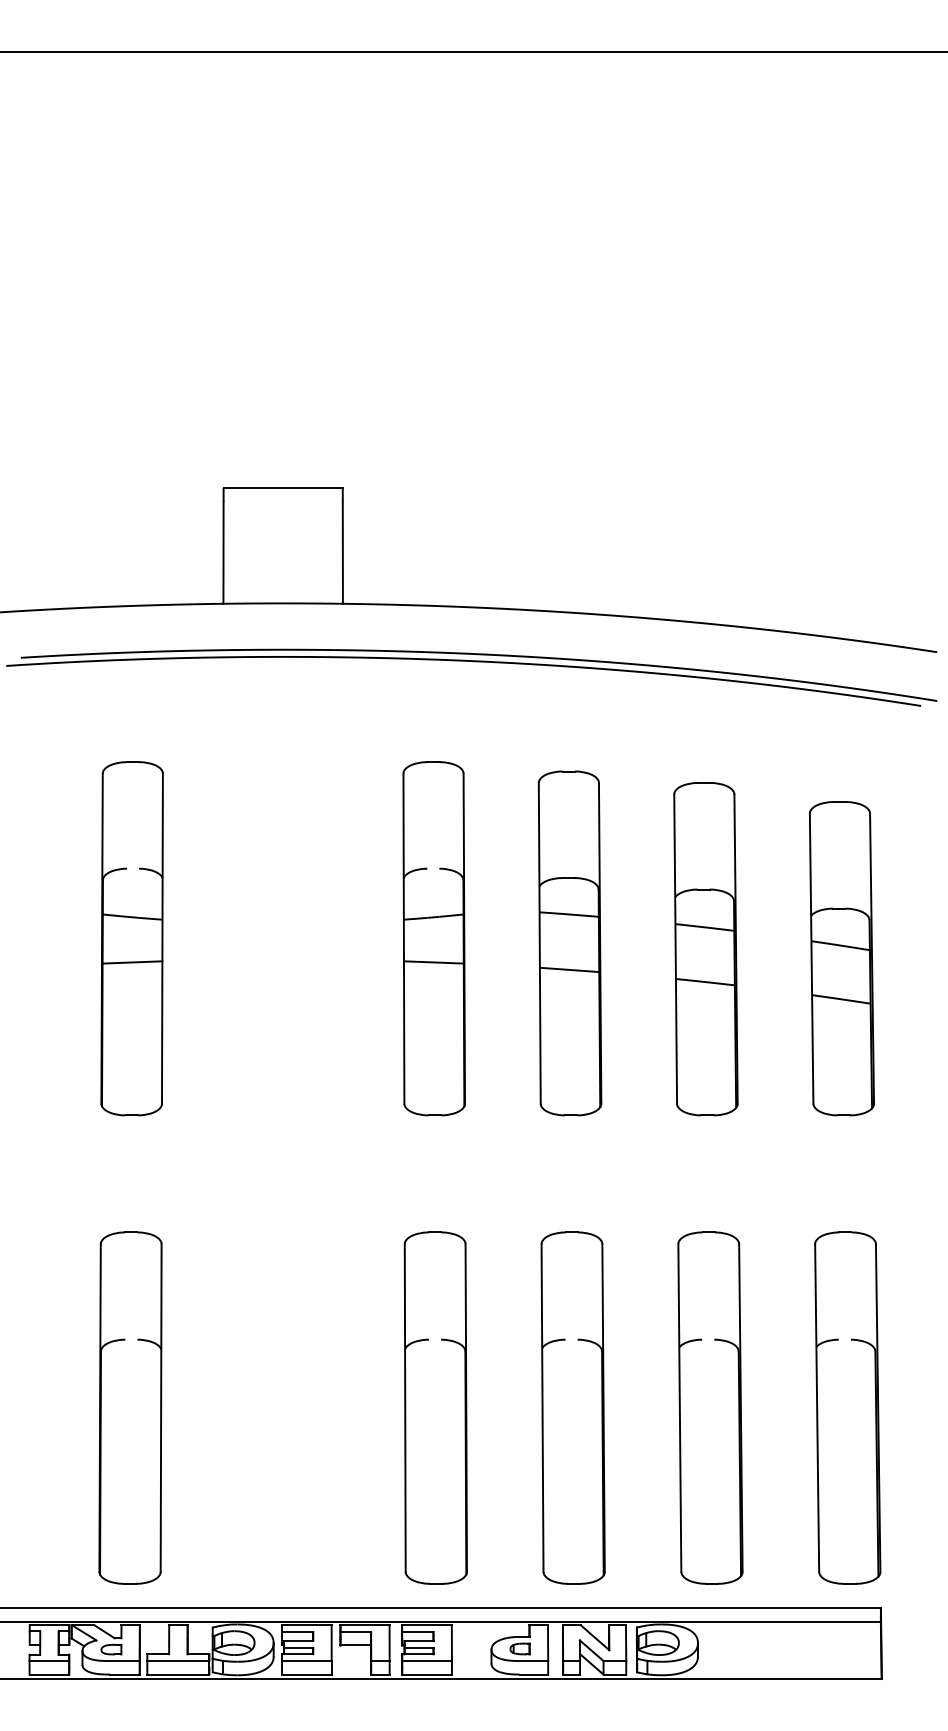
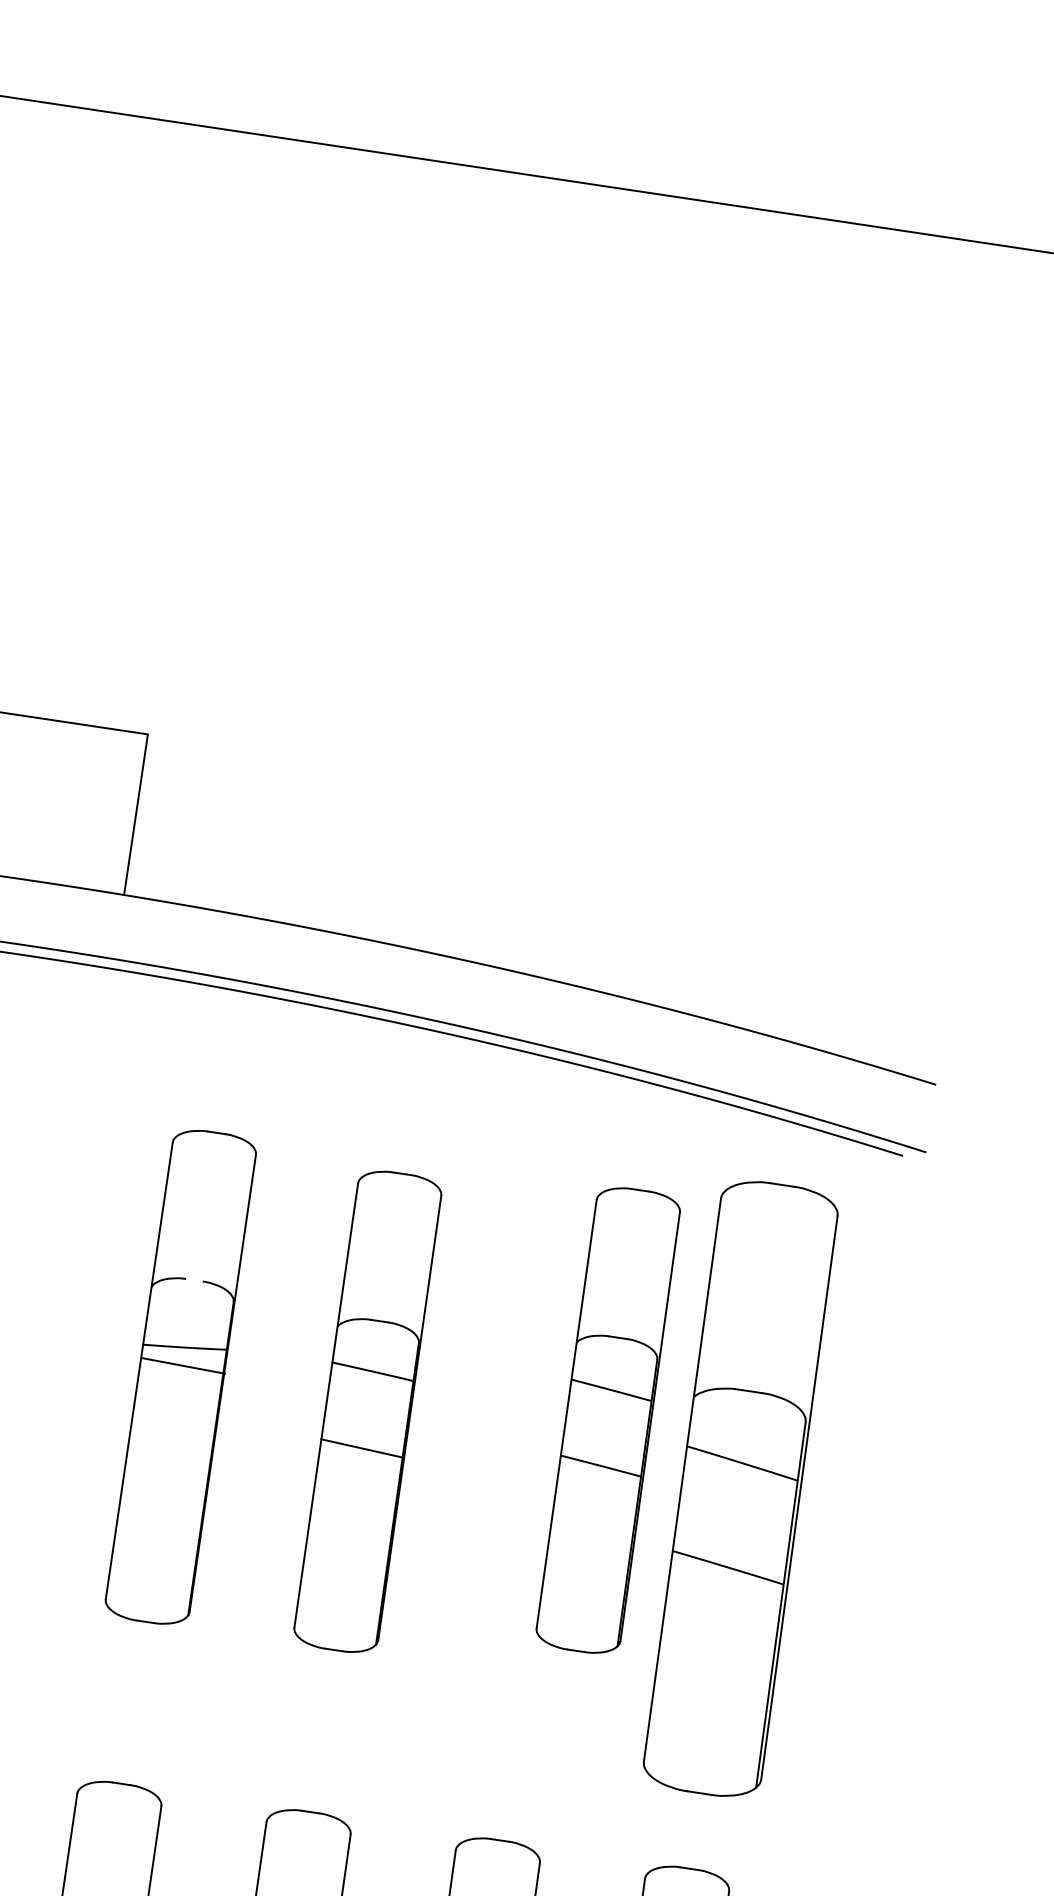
part: (705, 949) -> (607, 1420), moved
part: (841, 958) -> (740, 1488), size x1.4
line: (433, 962) -> (183, 1365), moved

